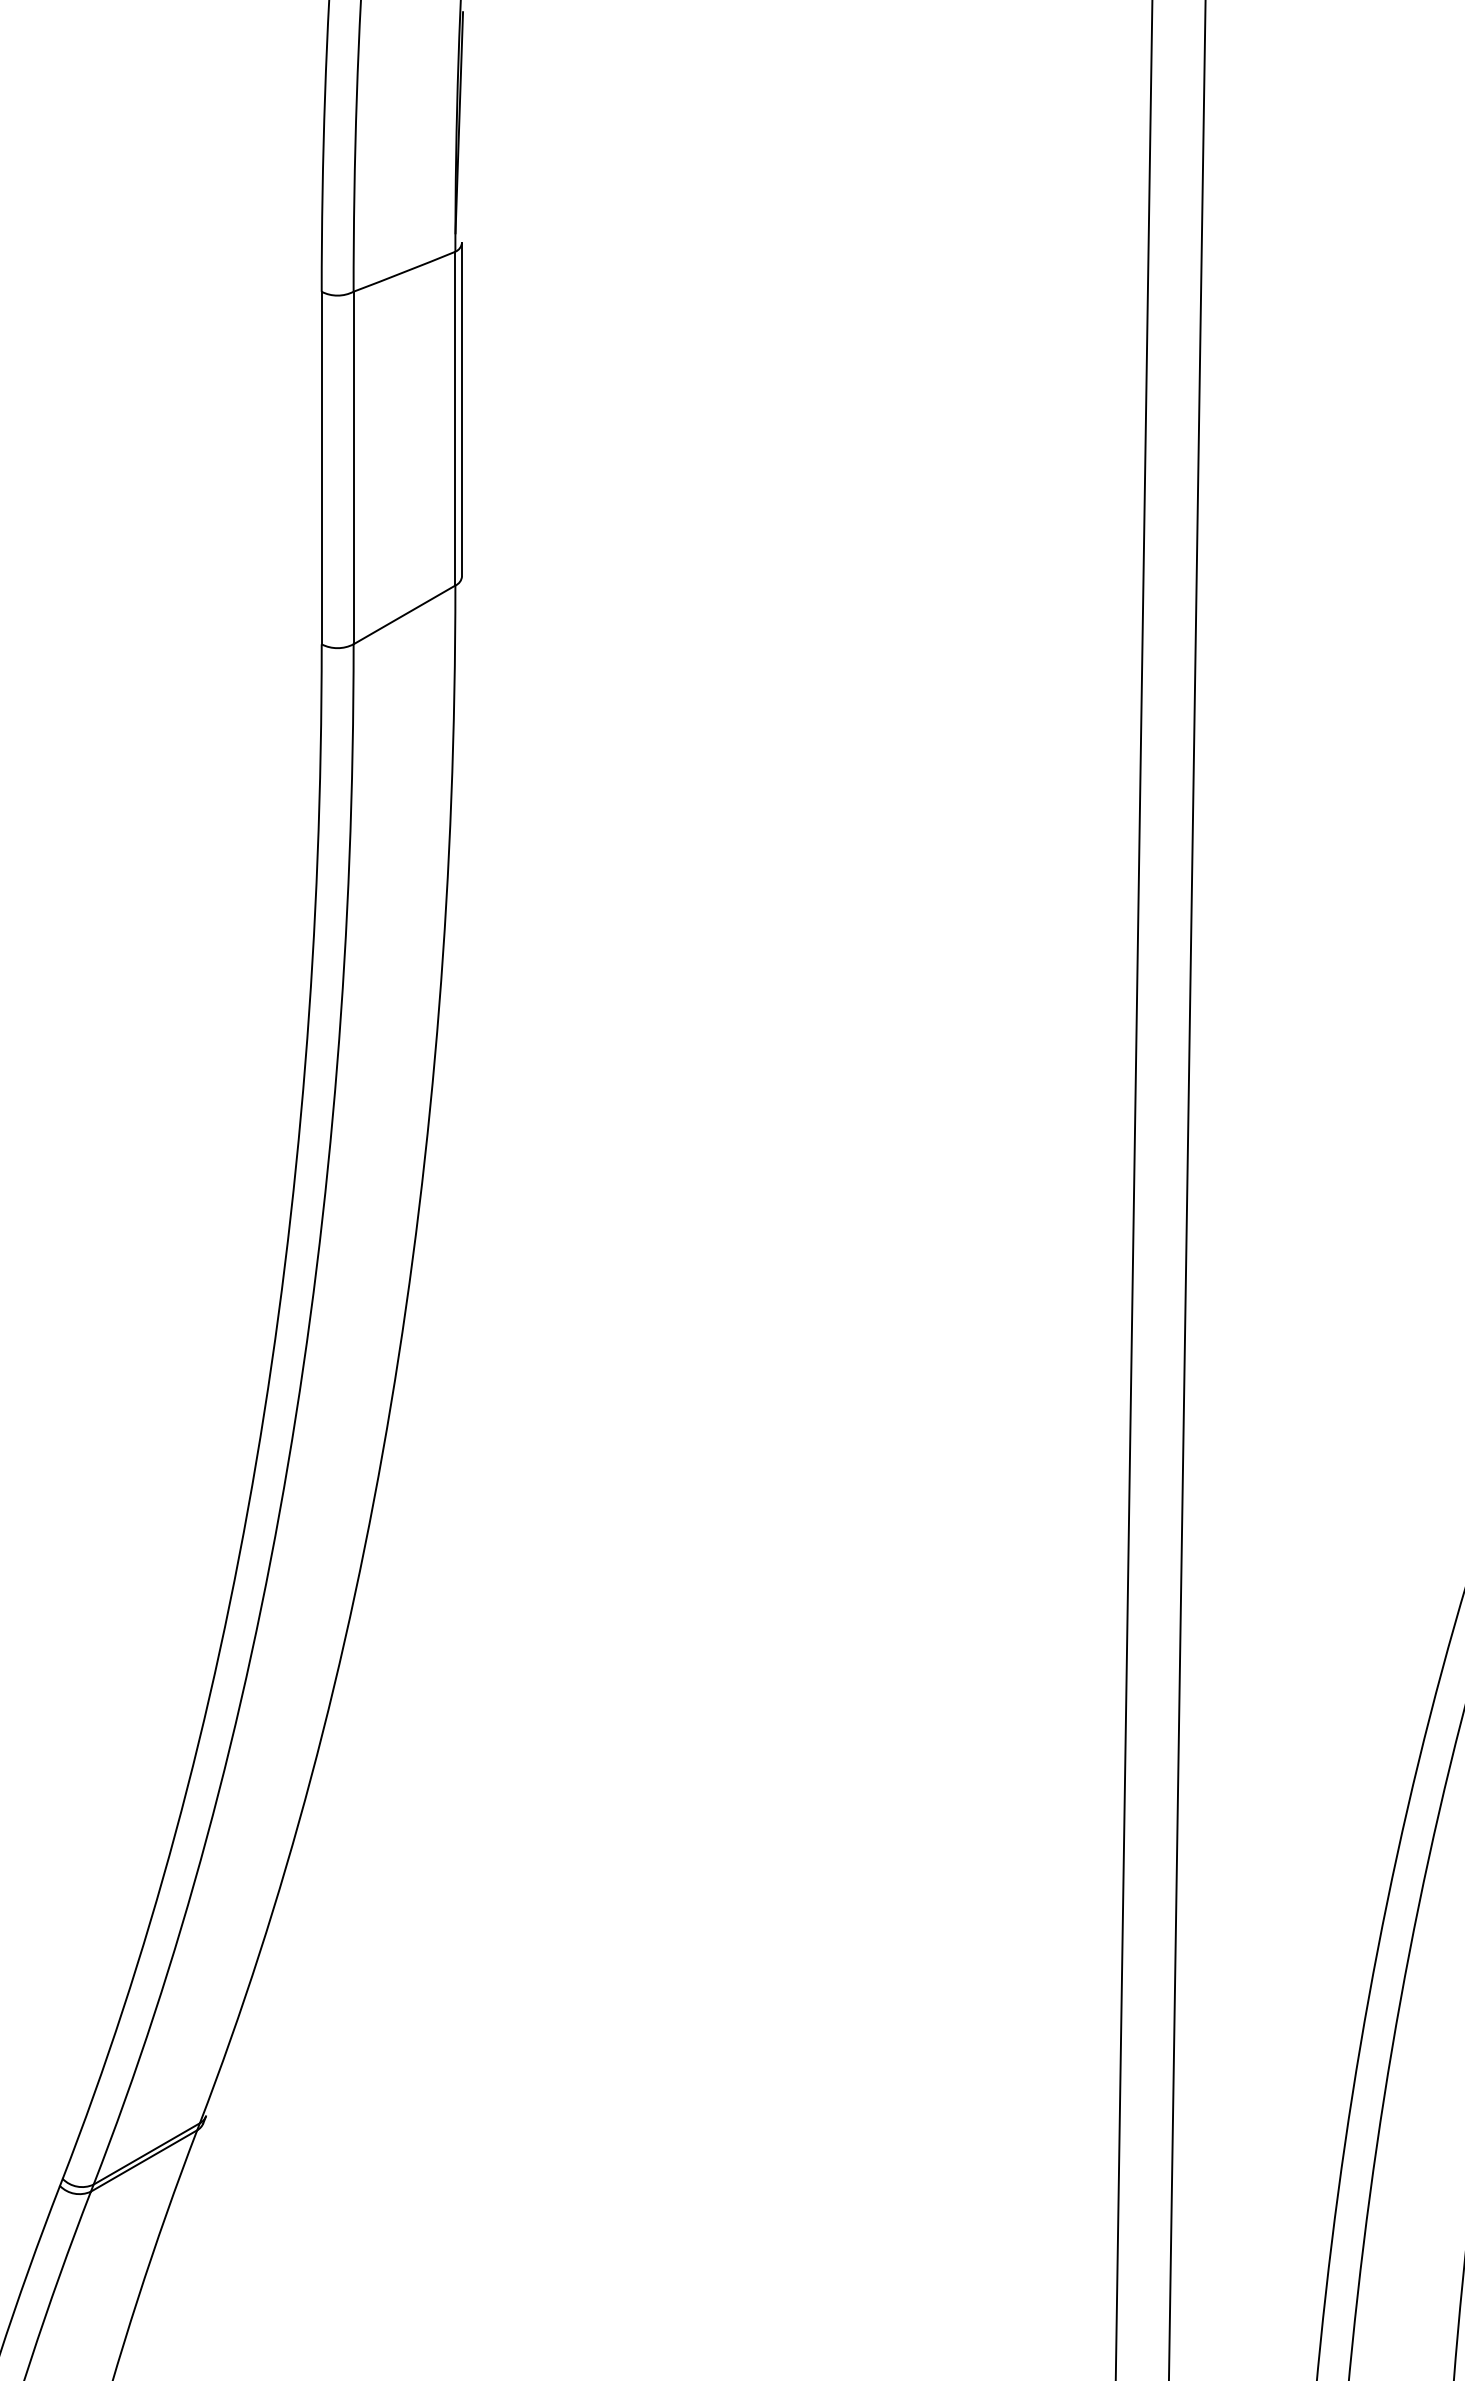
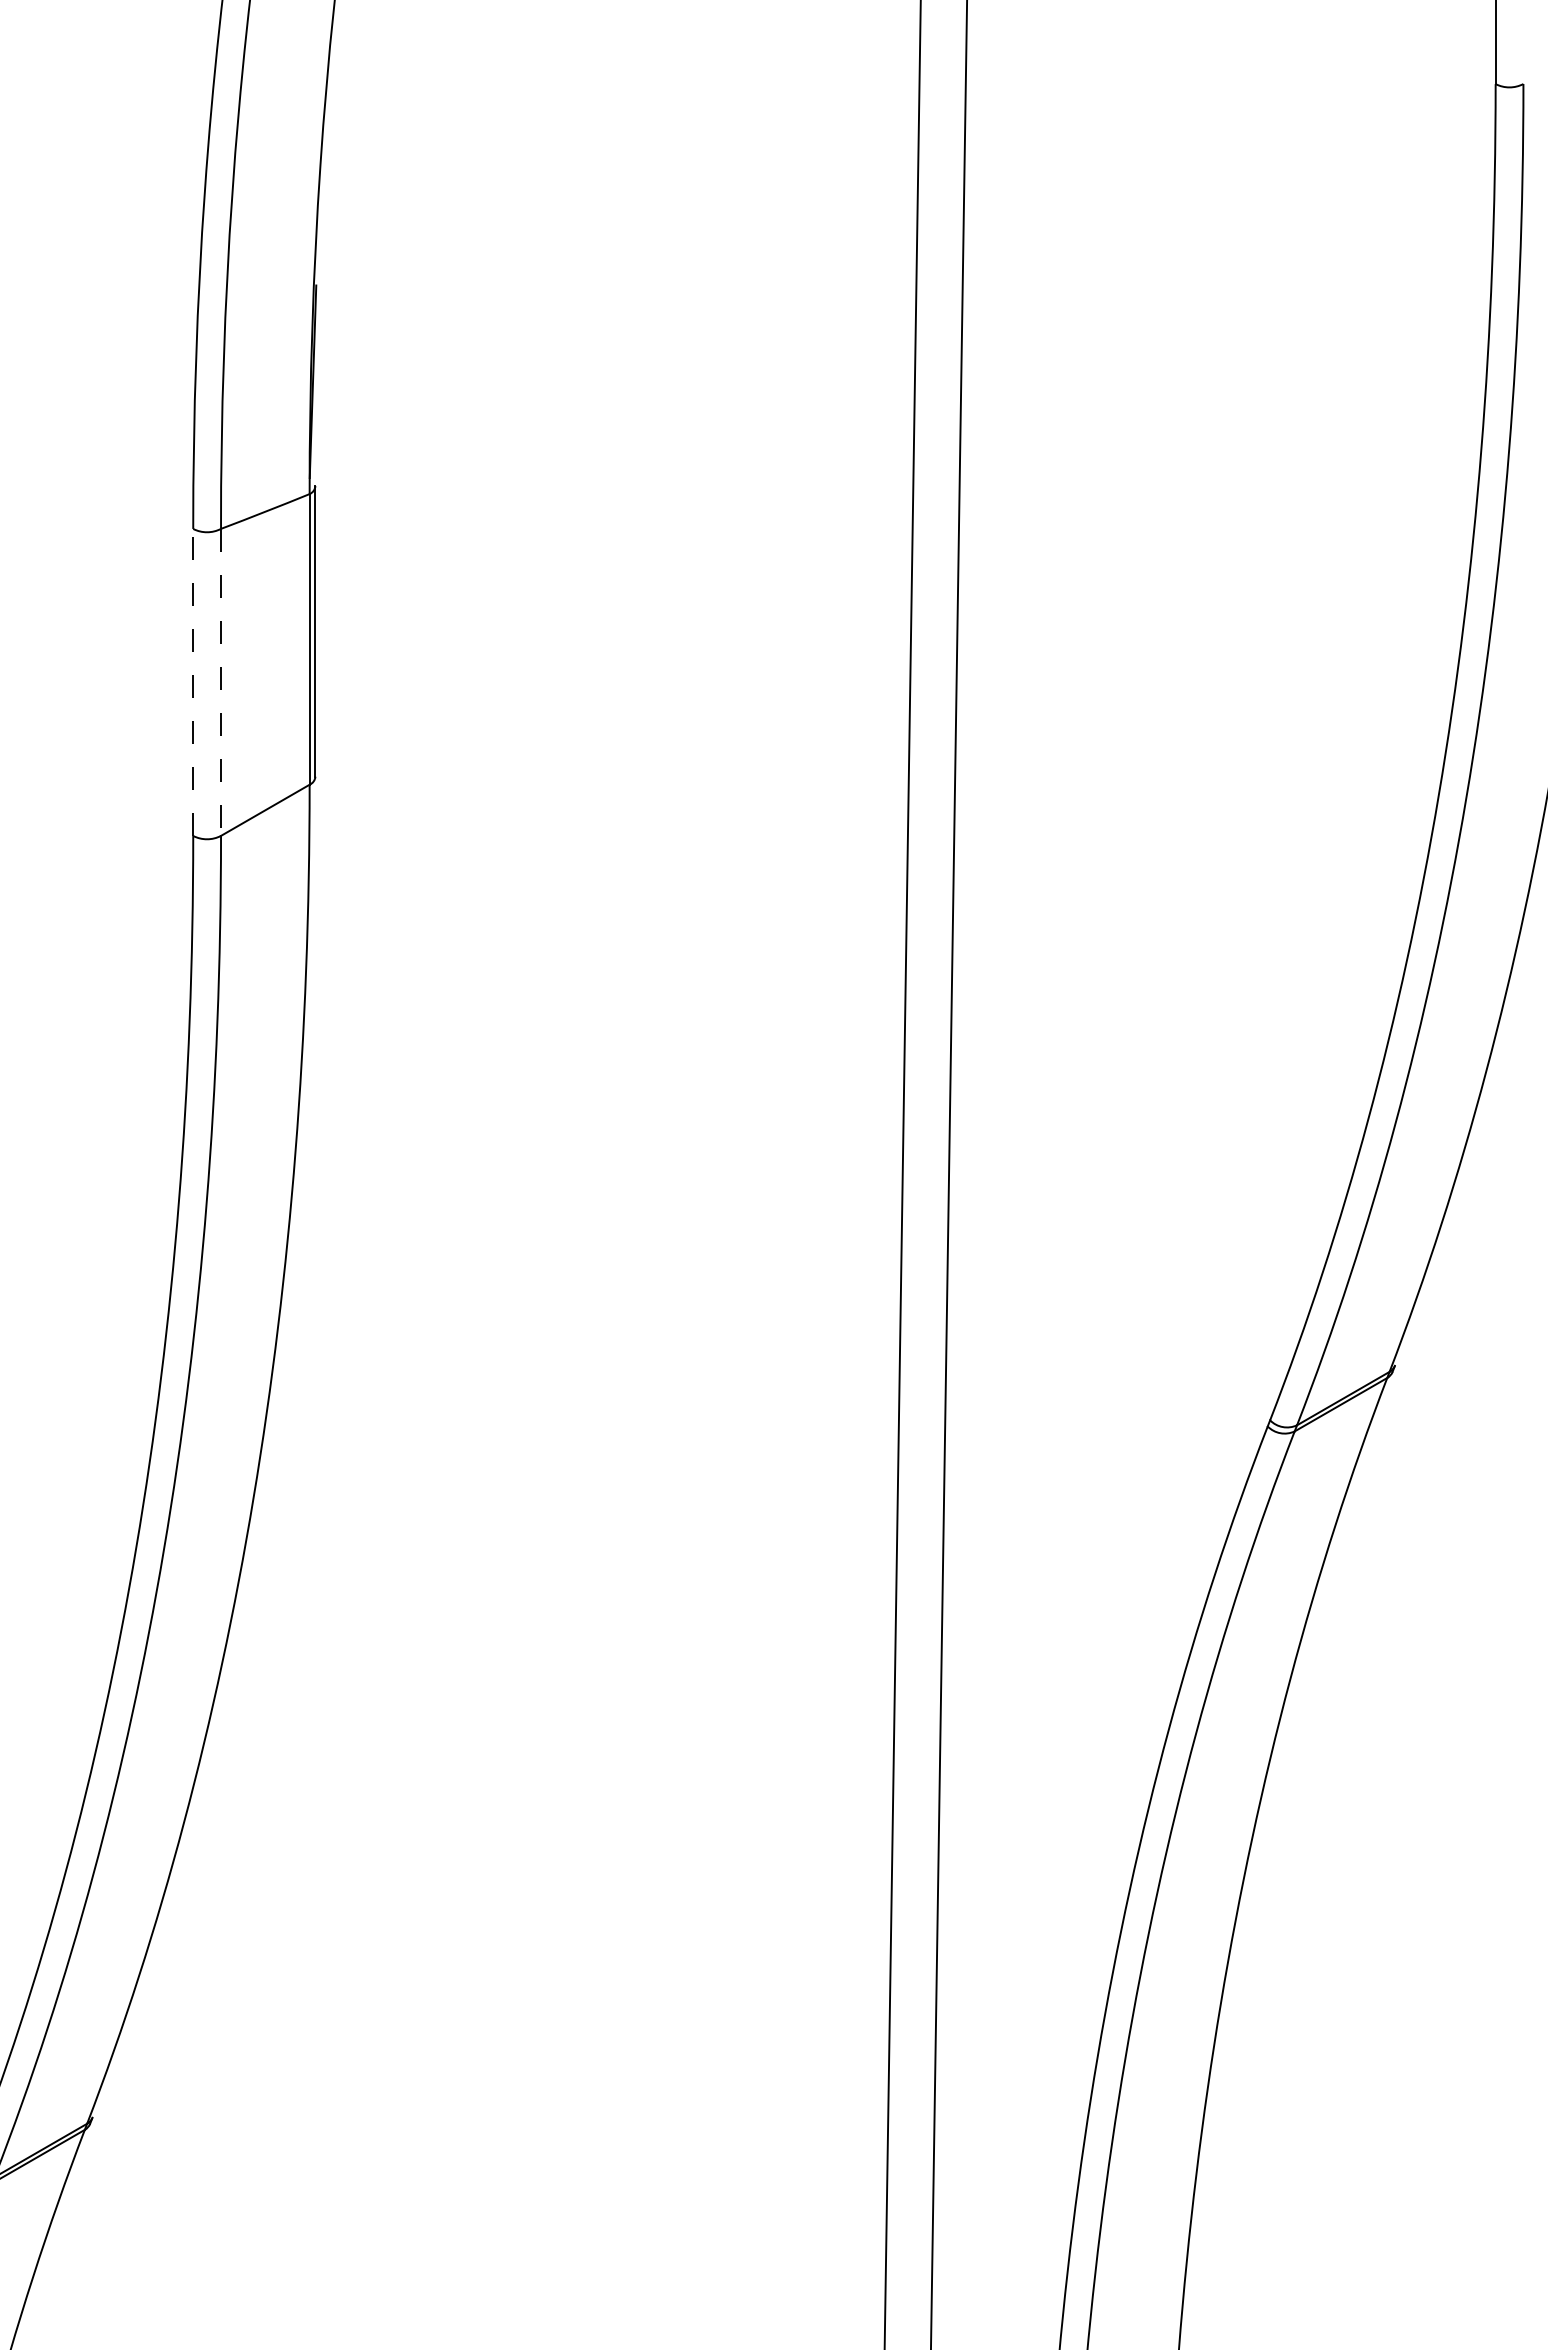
line: (322, 468) -> (193, 682), solid -> dashed
line: (354, 468) -> (221, 682), solid -> dashed

